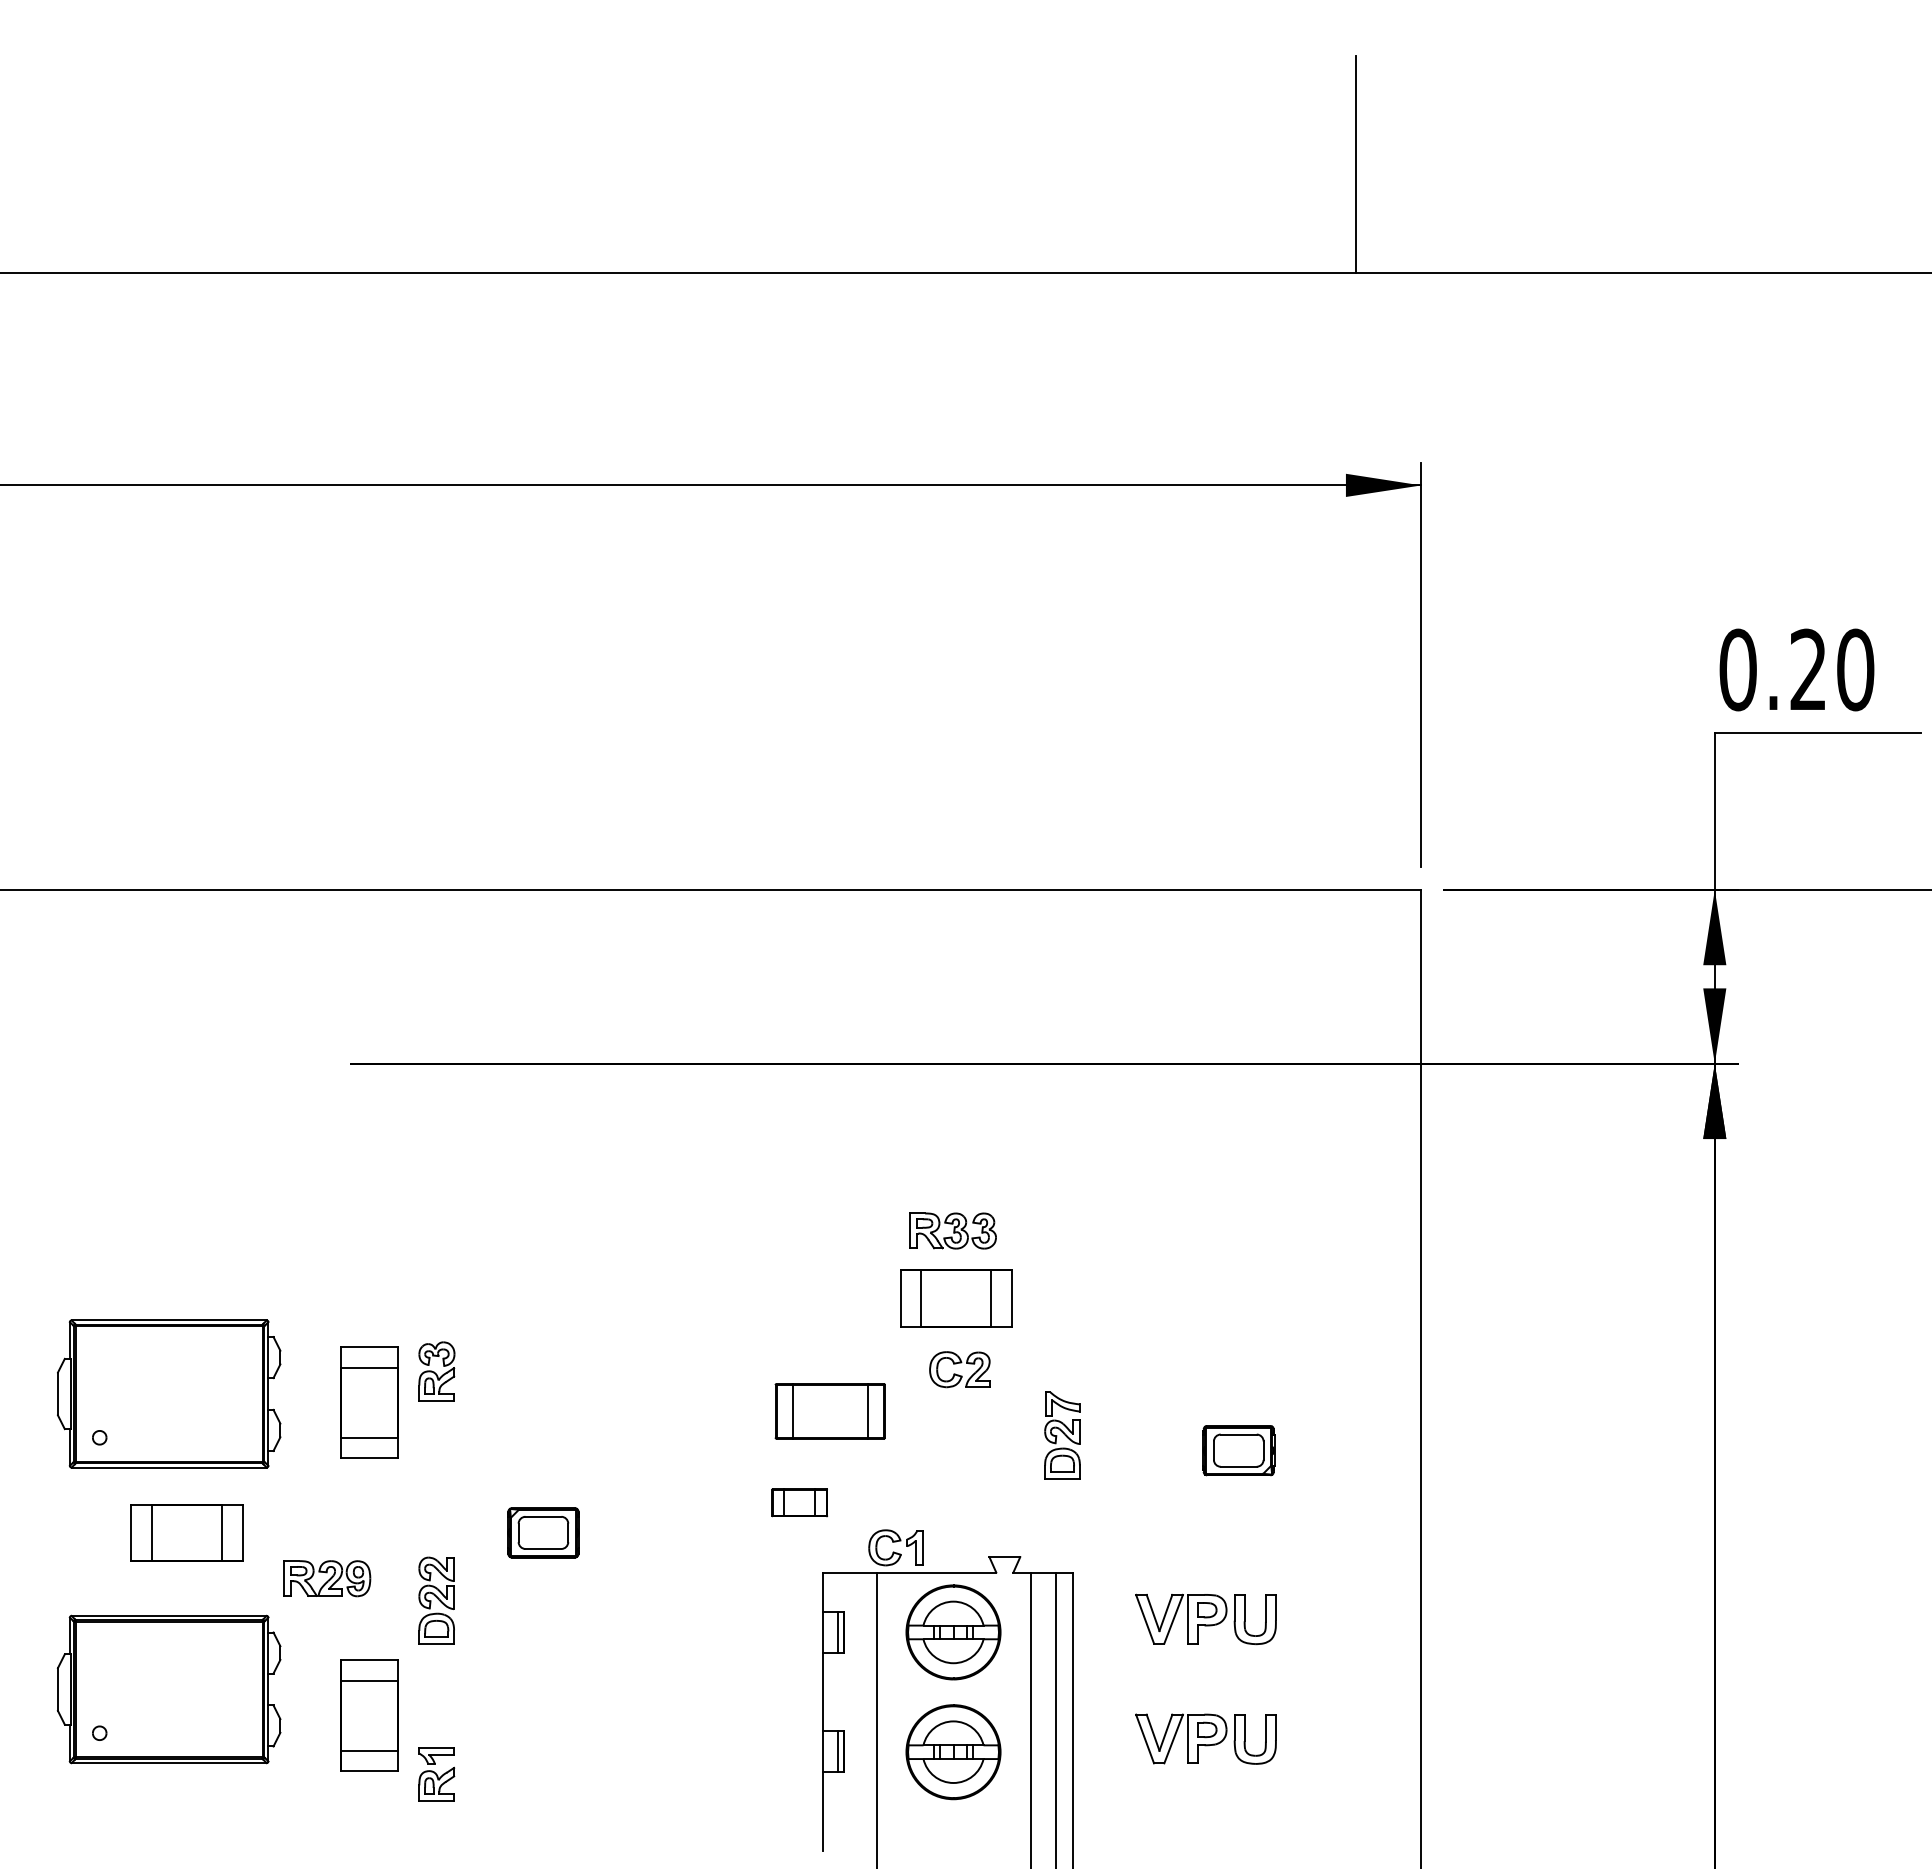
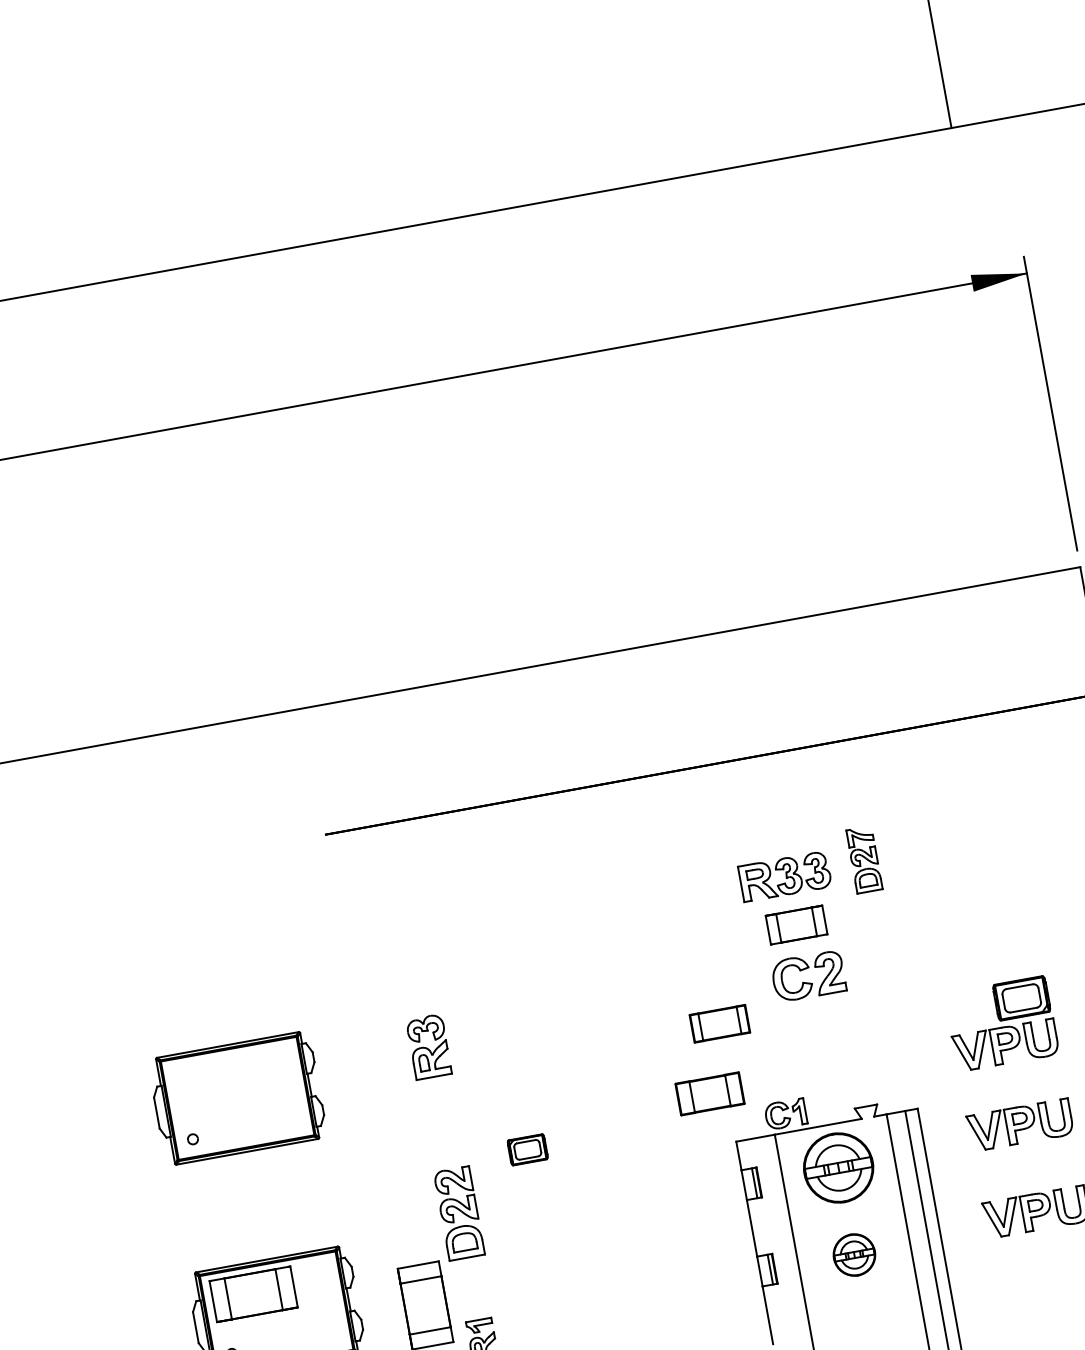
part: (952, 1230) -> (784, 876), size x1.4
part: (956, 1298) -> (796, 925), size x0.7
part: (959, 1369) -> (808, 976), size x1.6
part: (436, 1371) -> (428, 1046), size x1.4
part: (369, 1402) -> (384, 1078), removed
part: (829, 1411) -> (719, 1023), size x0.7
part: (1062, 1435) -> (864, 859), moved
part: (799, 1502) -> (709, 1093), size x1.6
part: (1205, 1509) -> (1005, 1045), added
part: (186, 1532) -> (253, 1293), moved
part: (543, 1532) -> (527, 1149), size x0.7
part: (327, 1578) -> (376, 1211), removed
part: (436, 1600) -> (459, 1213), size x1.4
part: (953, 1752) -> (854, 1255), size x0.6

